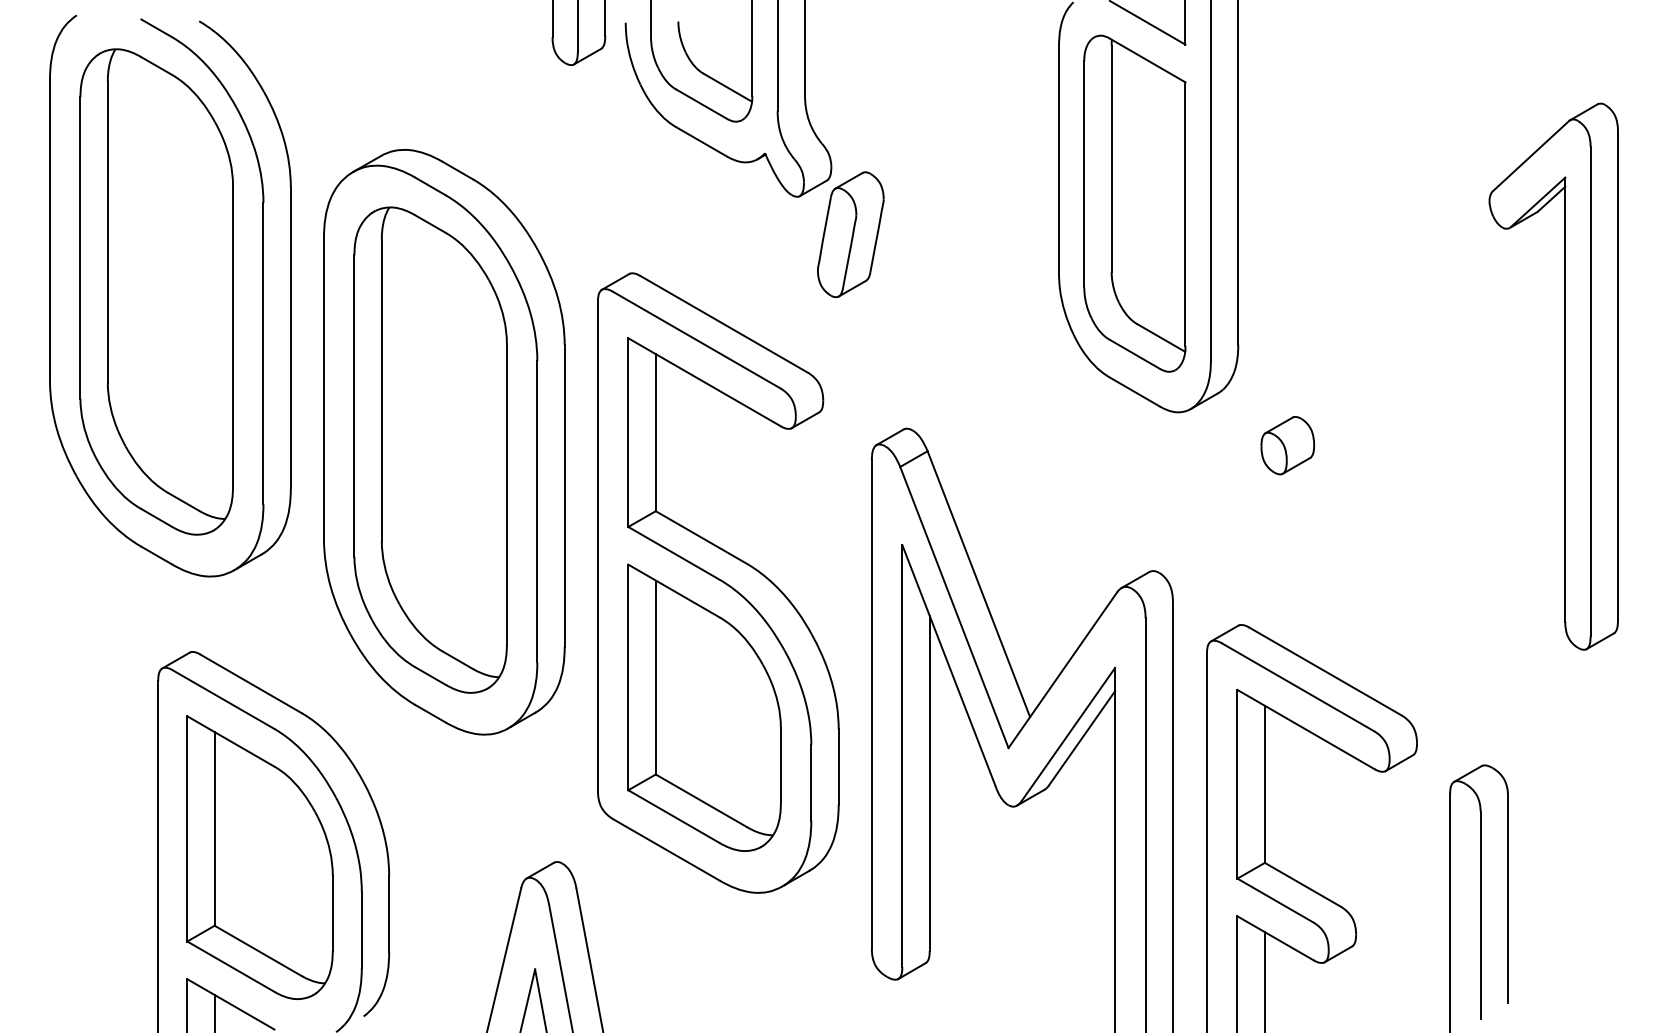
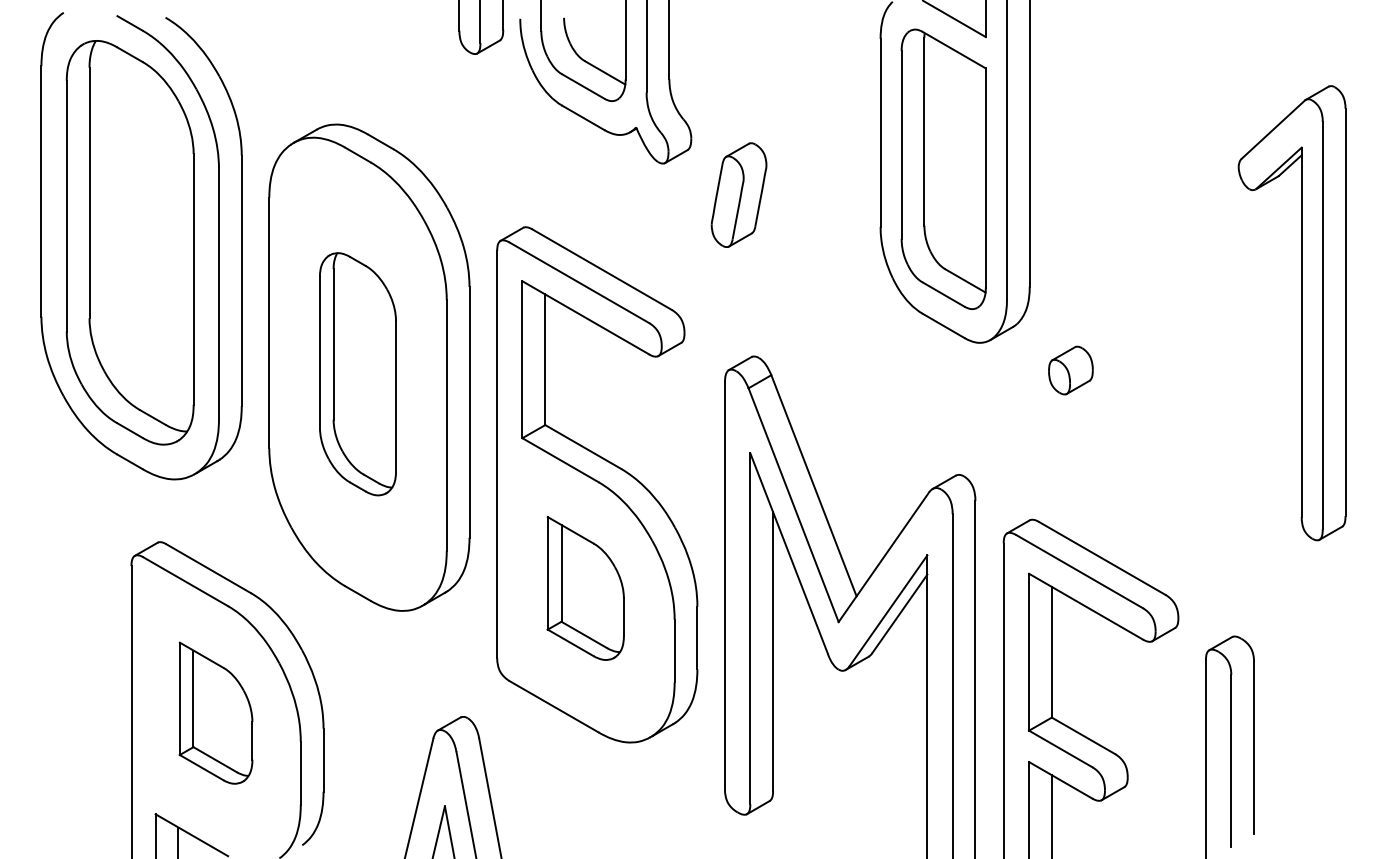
part: (850, 234) -> (738, 194), moved
part: (430, 449) -> (357, 373), size x0.6
part: (704, 707) -> (585, 588), size x0.6
part: (259, 857) -> (215, 713), size x0.6

